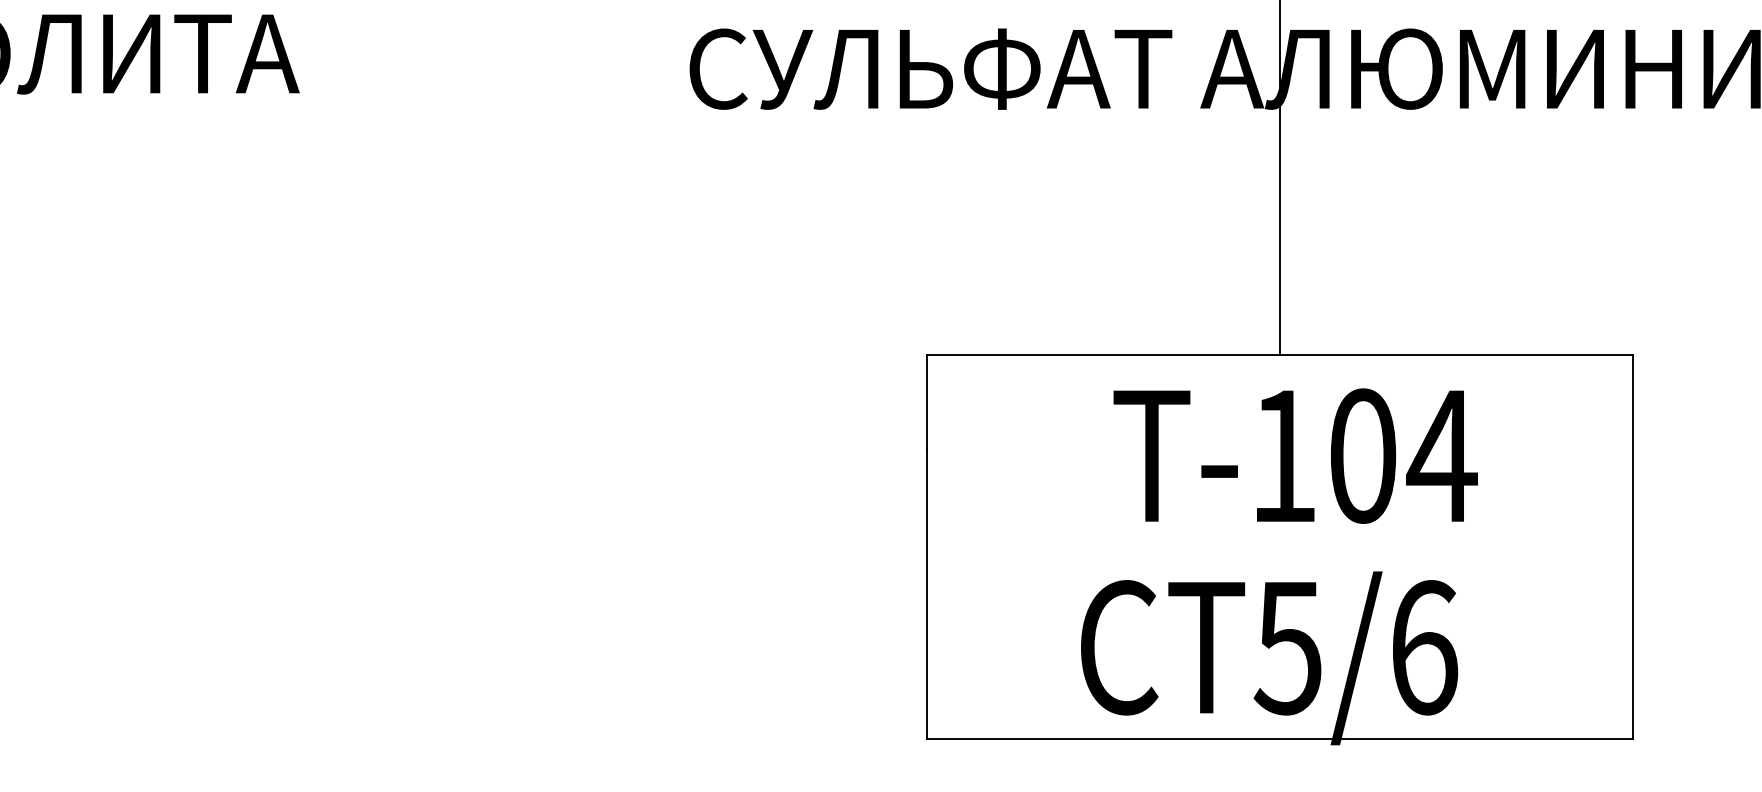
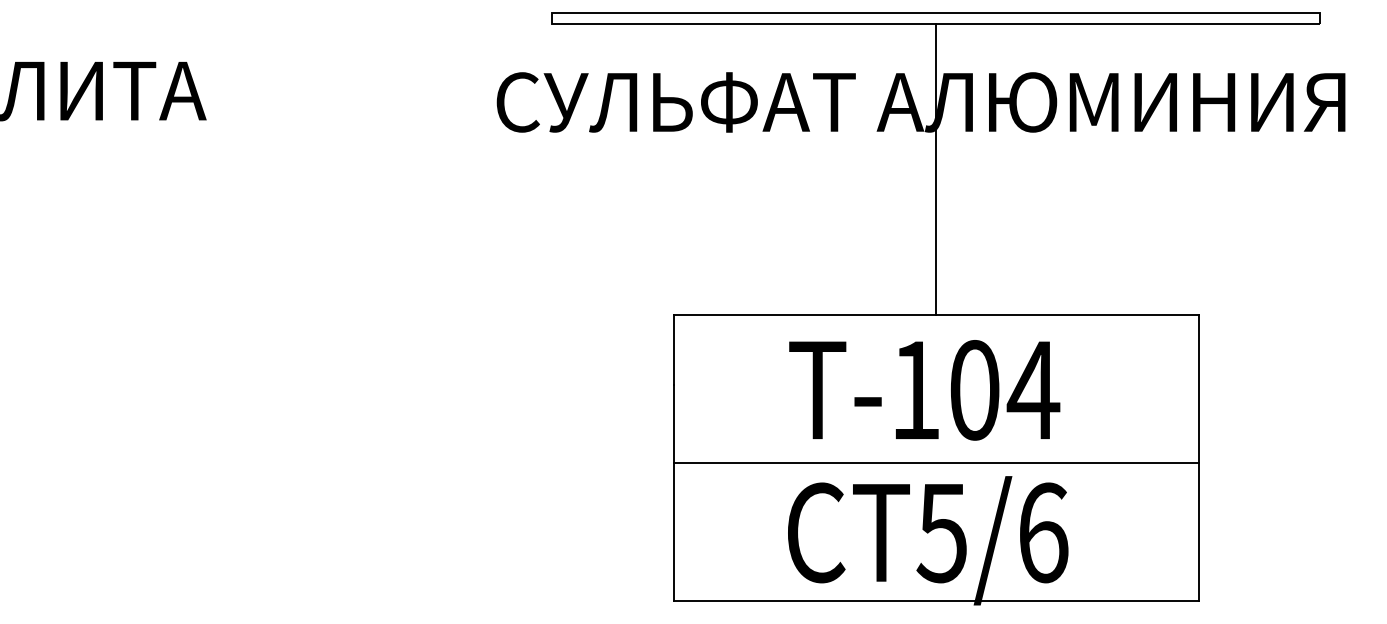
text: (1295, 456) -> (924, 390), moved
line: (1279, 554) -> (935, 463), added

